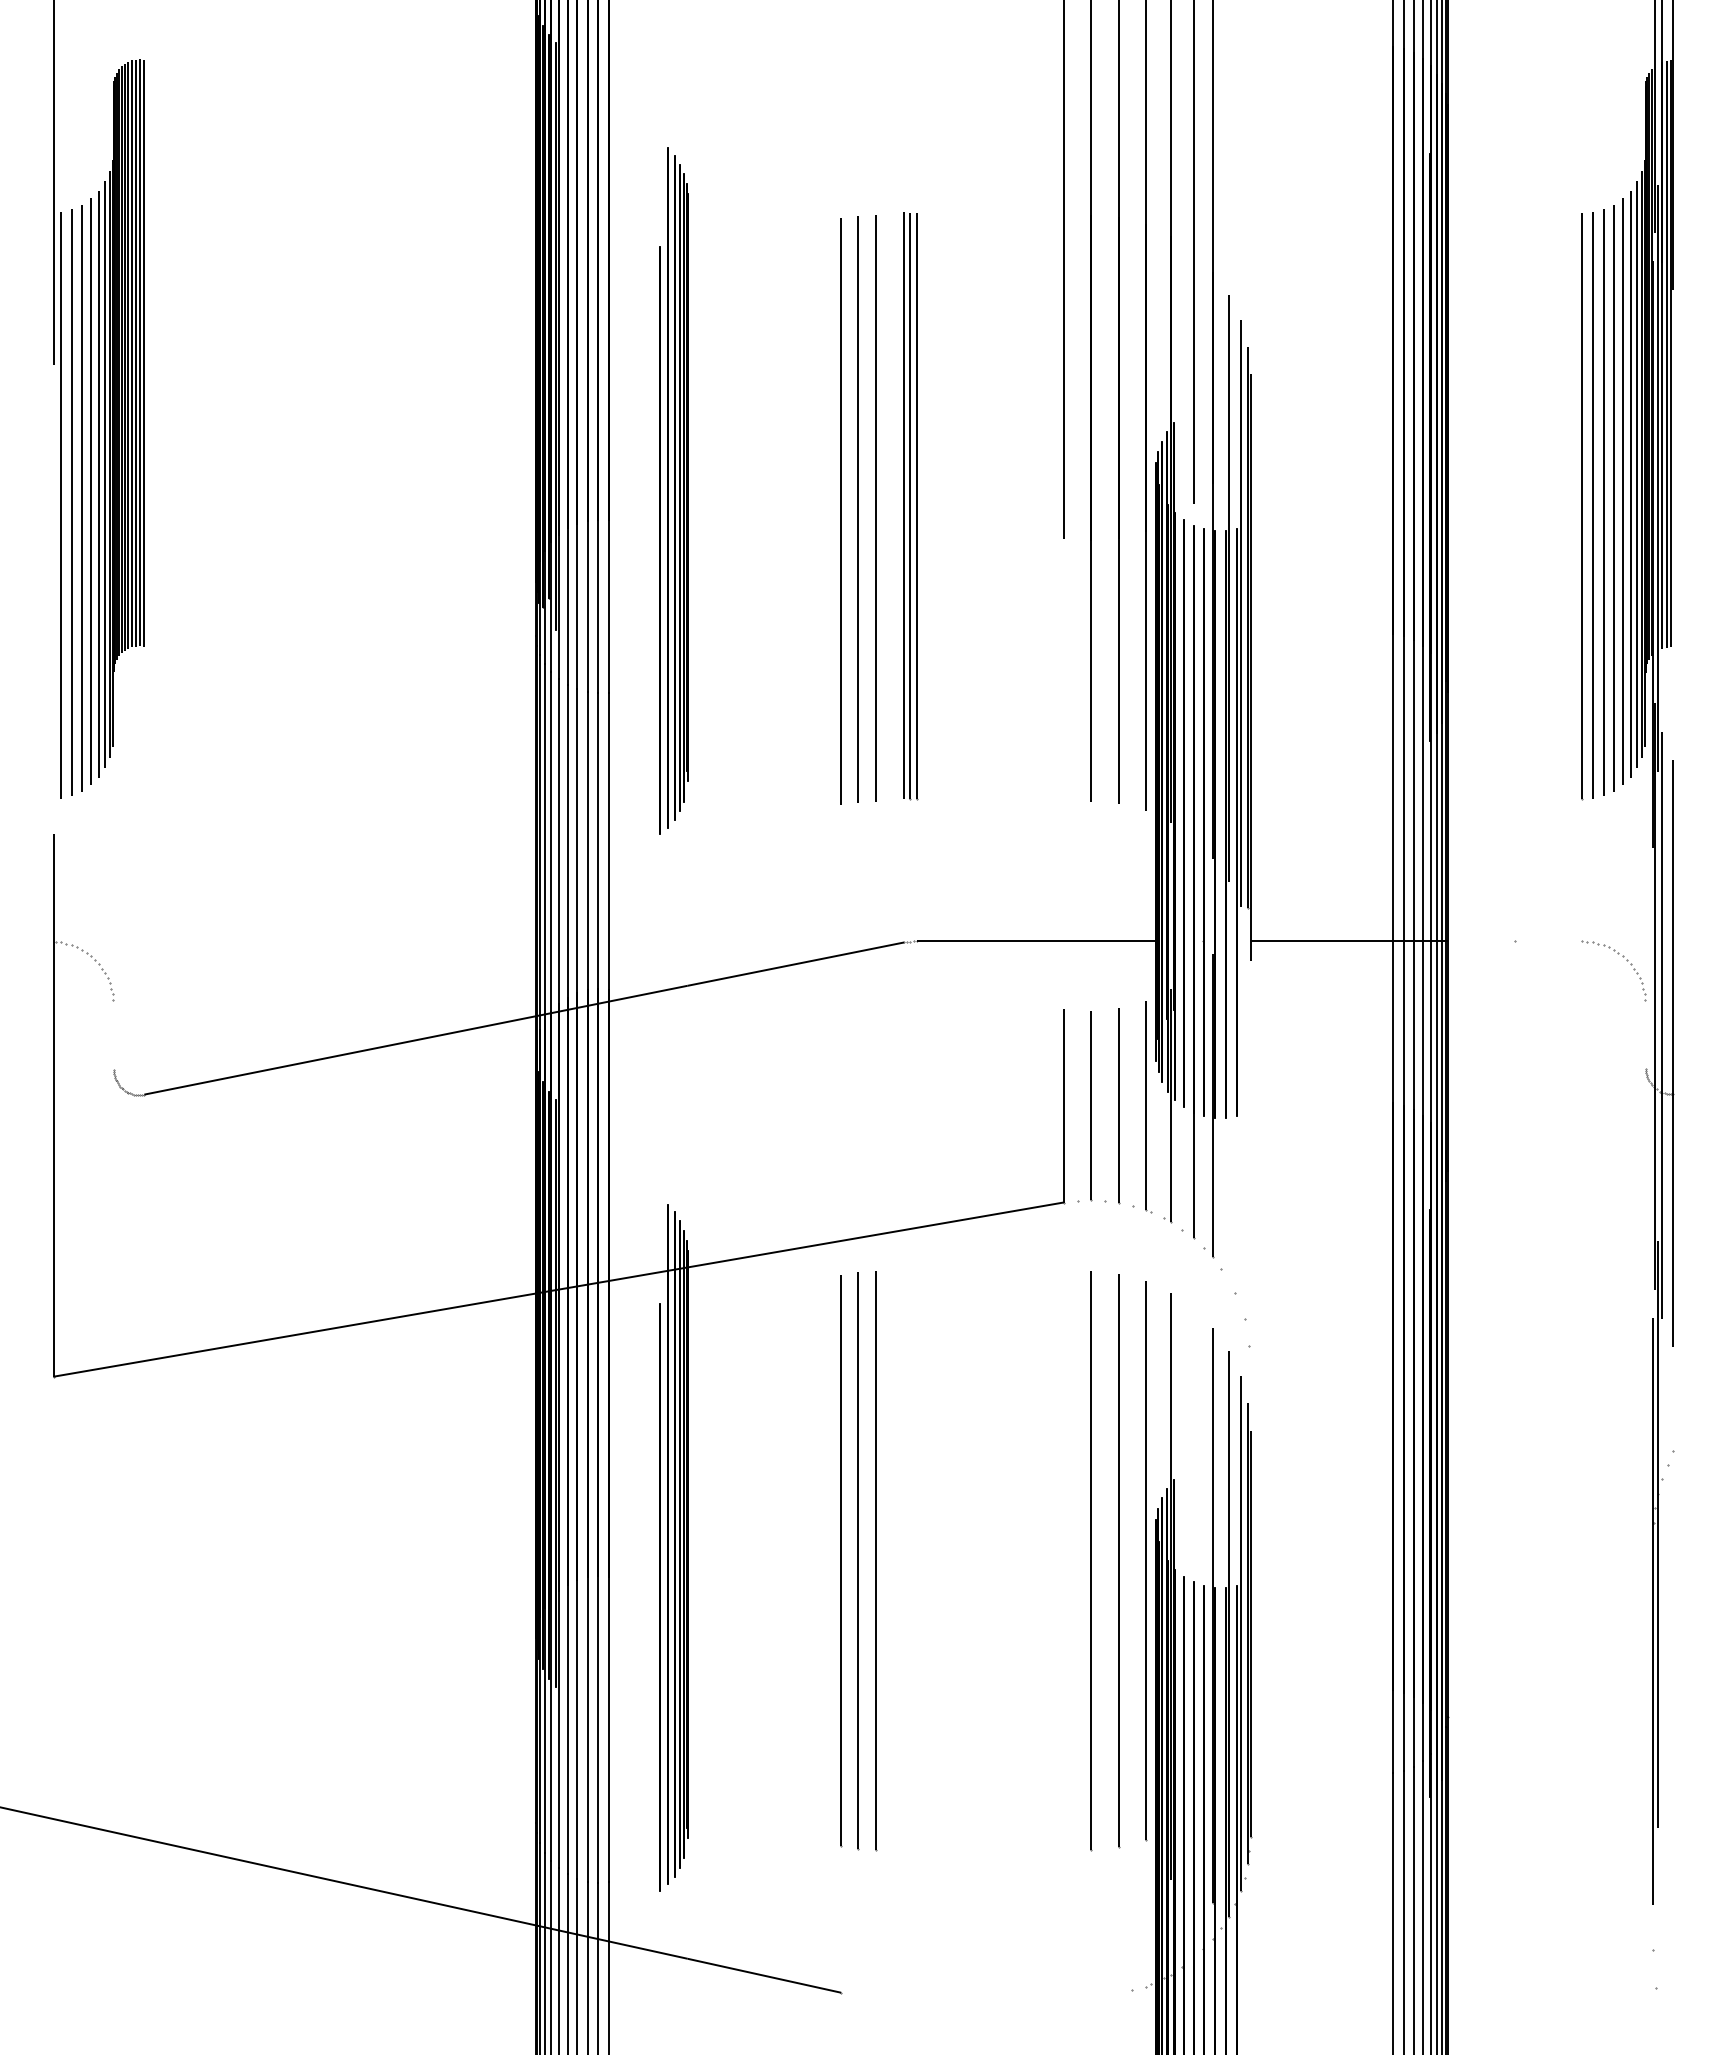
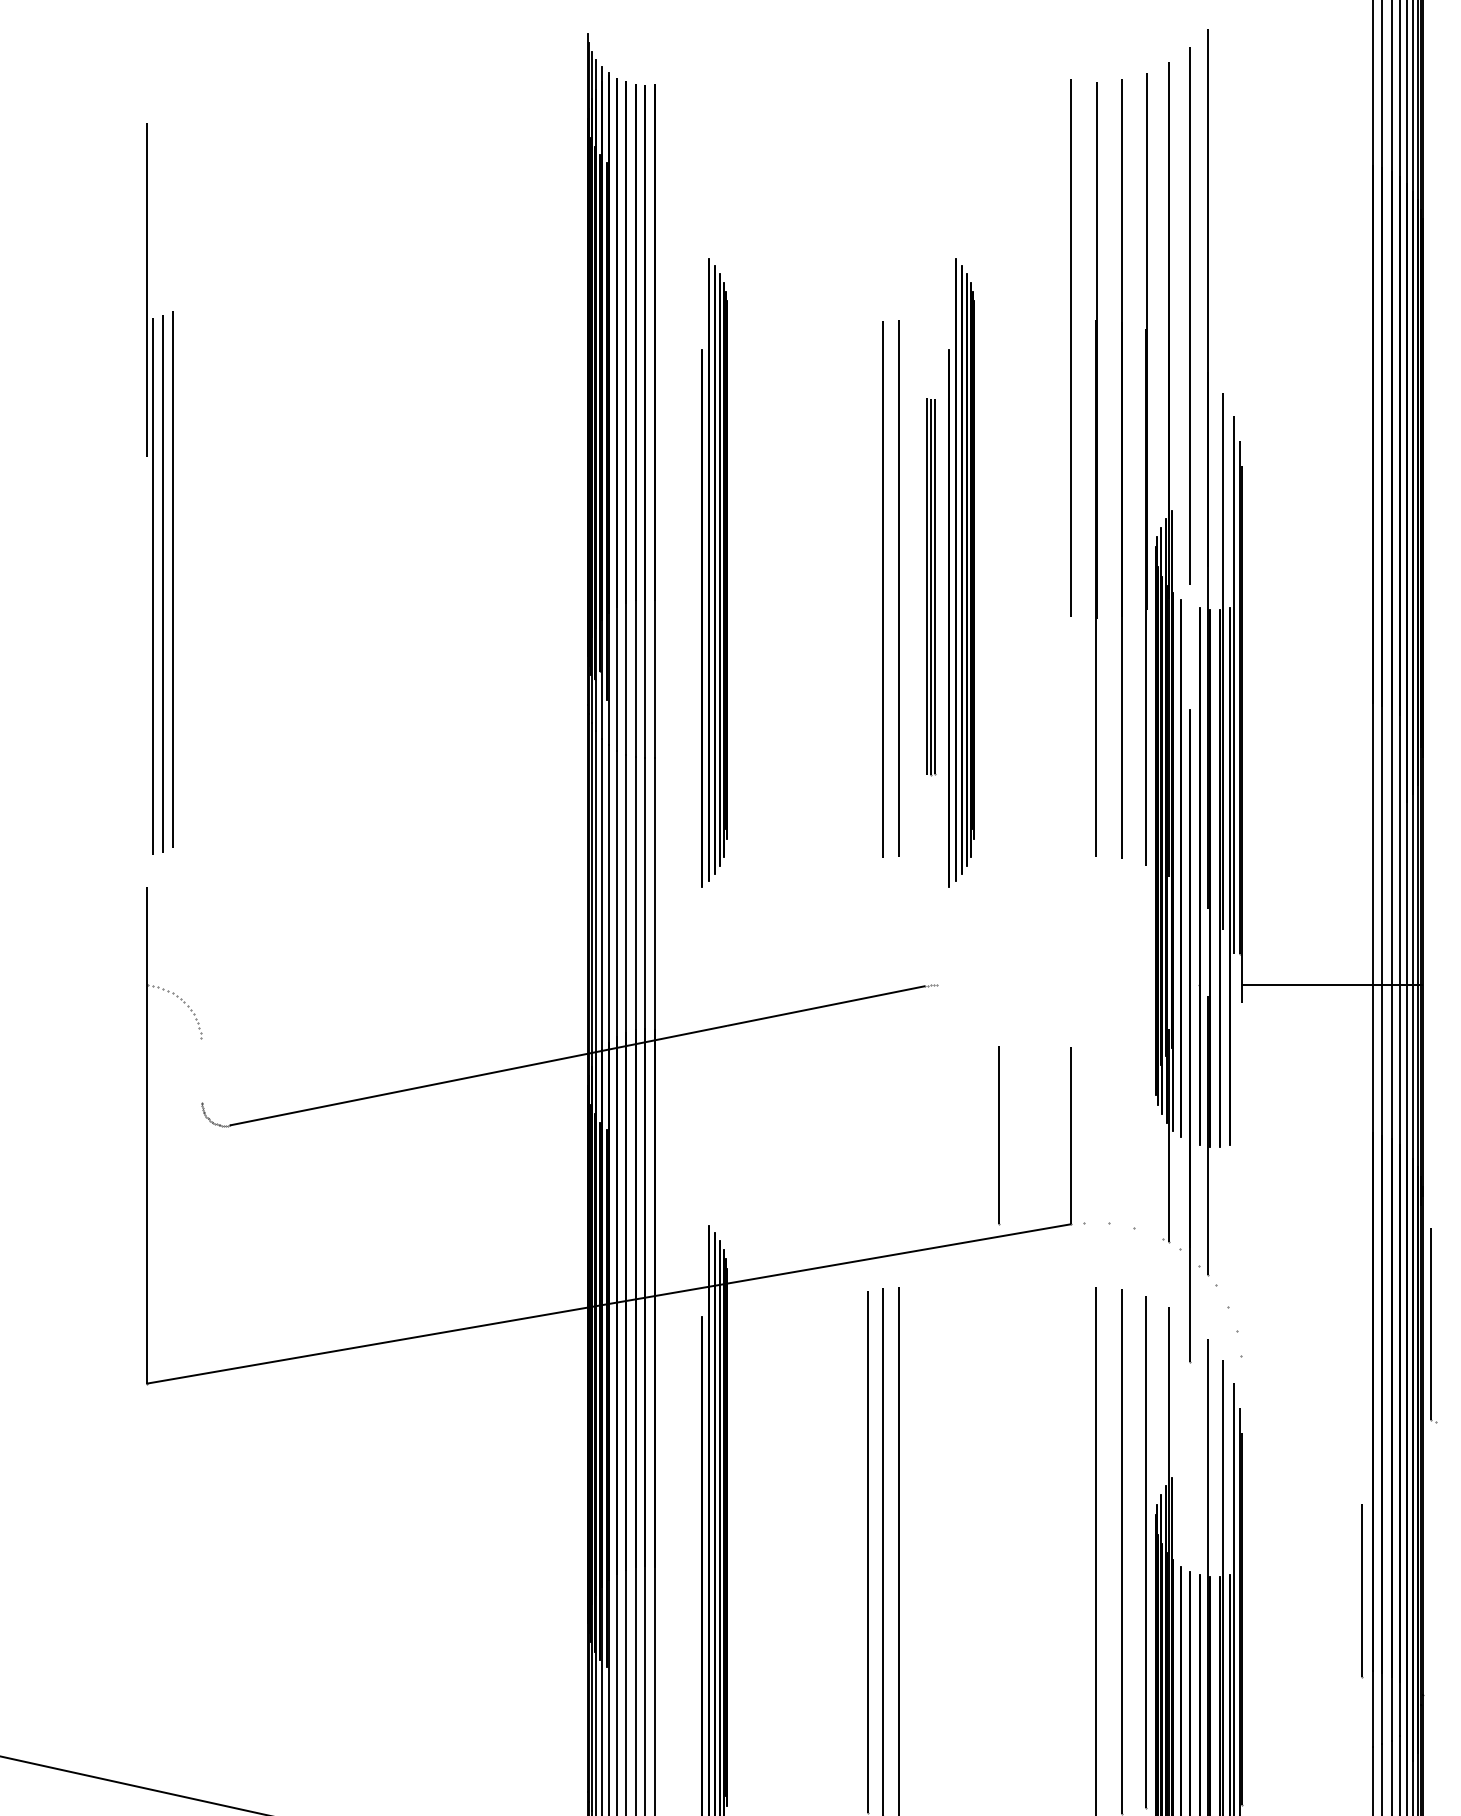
part: (117, 421) -> (205, 509), removed
part: (943, 490) -> (961, 572), added
part: (910, 506) -> (930, 587), size x0.7
line: (840, 511) -> (866, 591), removed
line: (1194, 882) -> (1190, 1036), moved
line: (1036, 941) -> (1046, 985), removed
line: (1091, 1106) -> (1362, 1591), moved
line: (1119, 1106) -> (999, 1136), moved
part: (1148, 1107) -> (1433, 1325), moved

